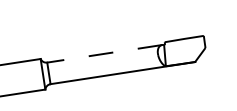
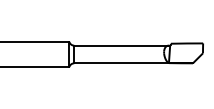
line: (103, 53) -> (120, 45), dashed -> solid

